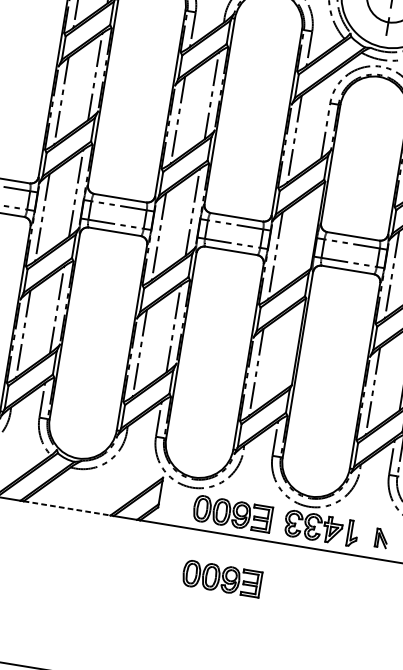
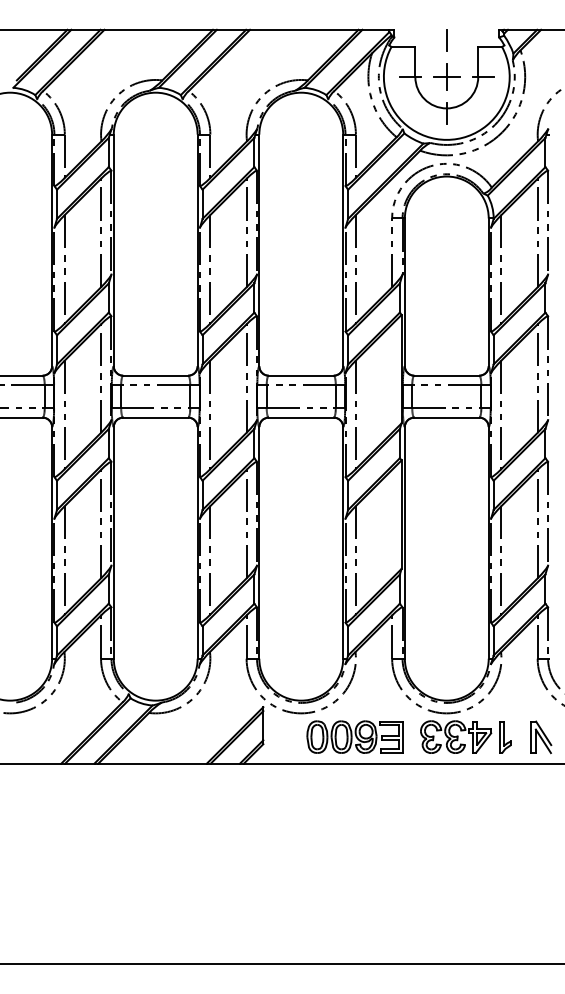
line: (67, 508) -> (153, 763), dashed -> solid
part: (381, 538) -> (541, 737), size x1.43
part: (221, 578) -> (354, 817), removed

